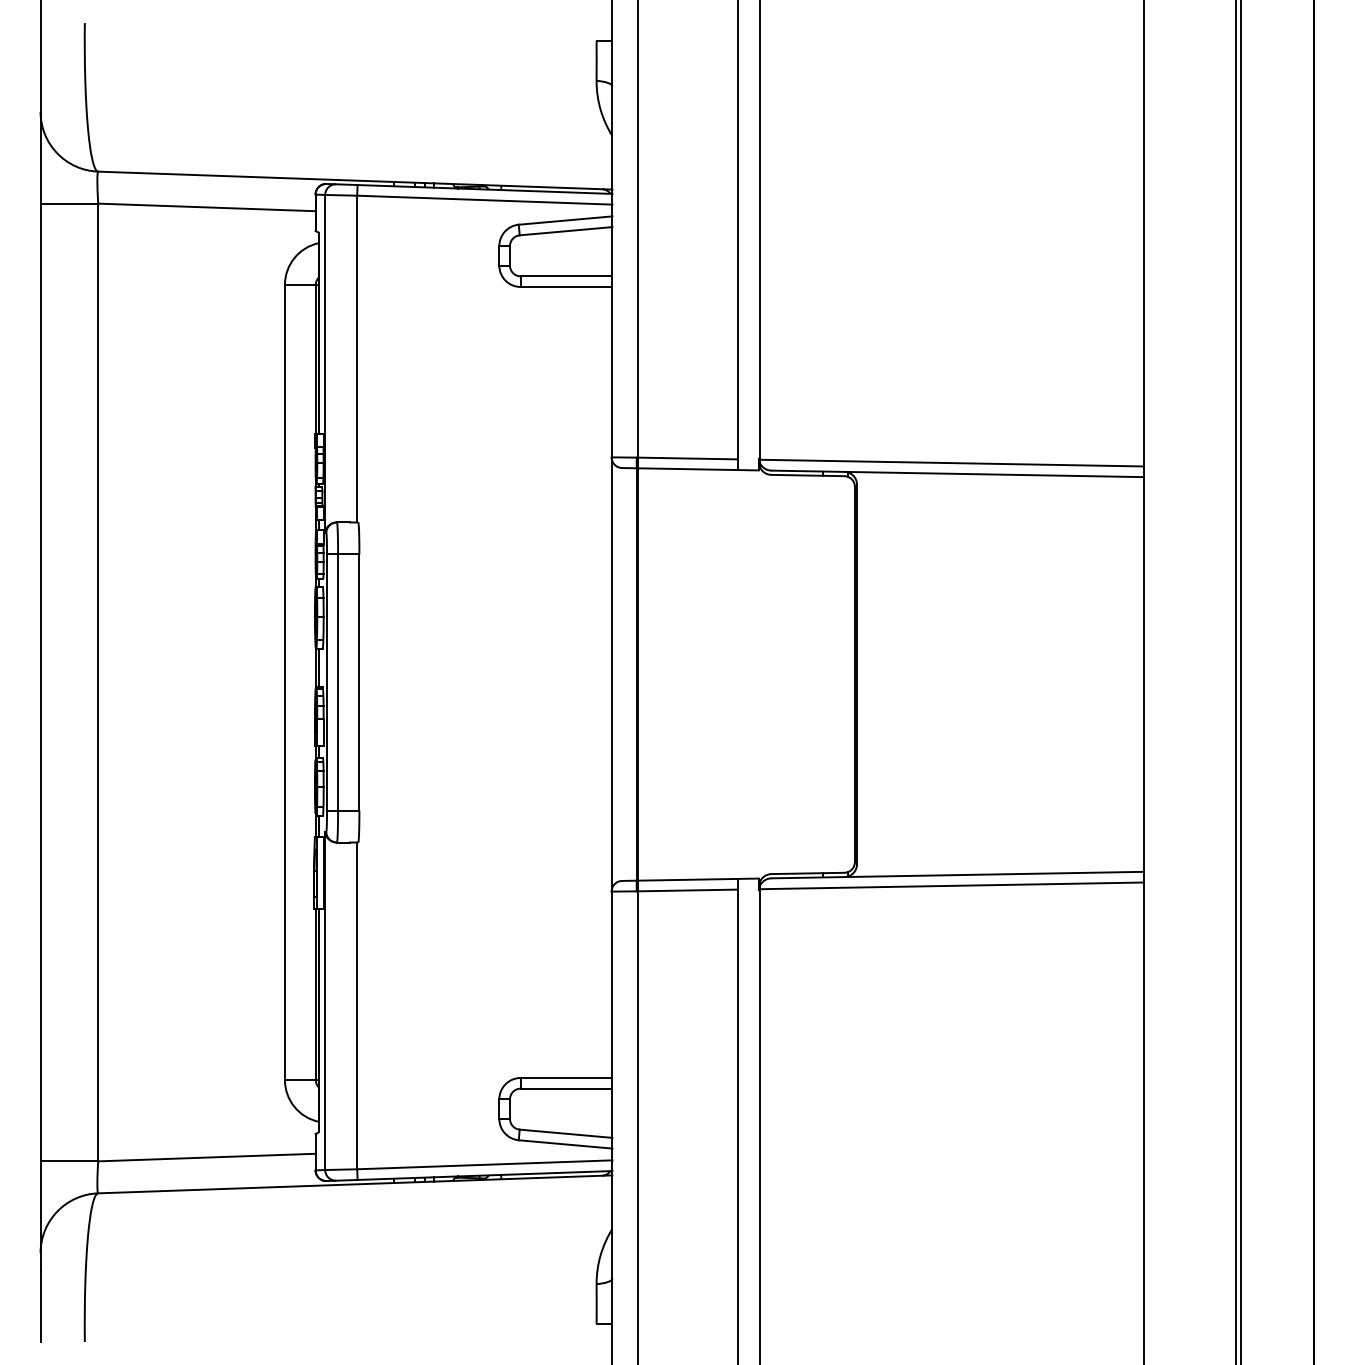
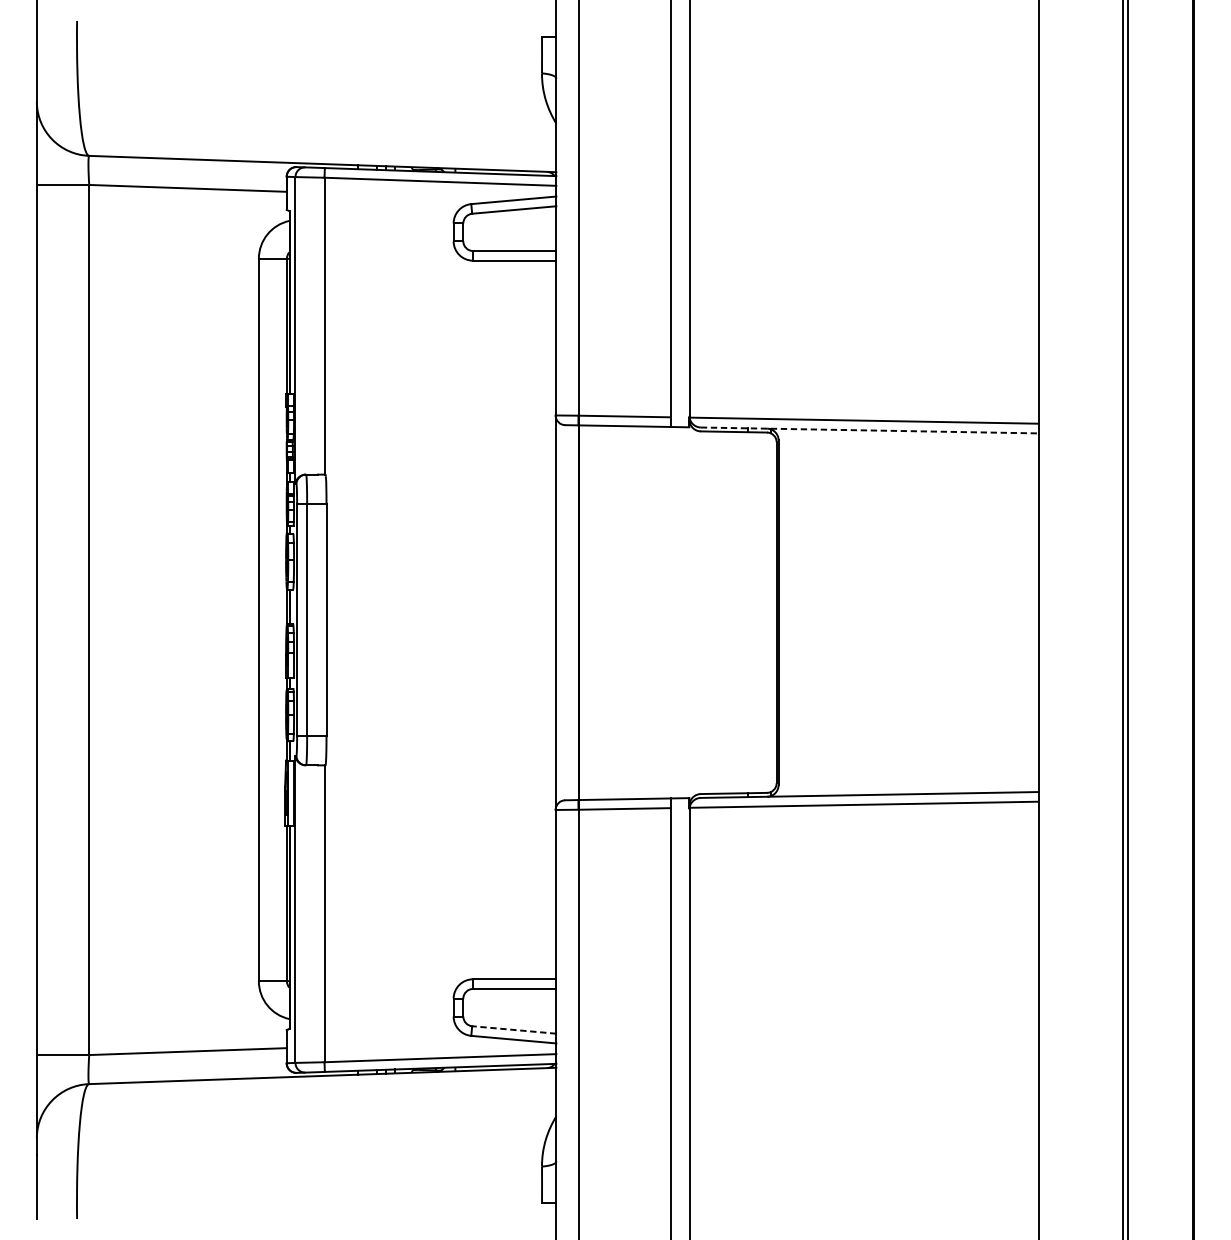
line: (957, 473) -> (869, 430), solid -> dashed
line: (566, 1133) -> (514, 1029), solid -> dashed

